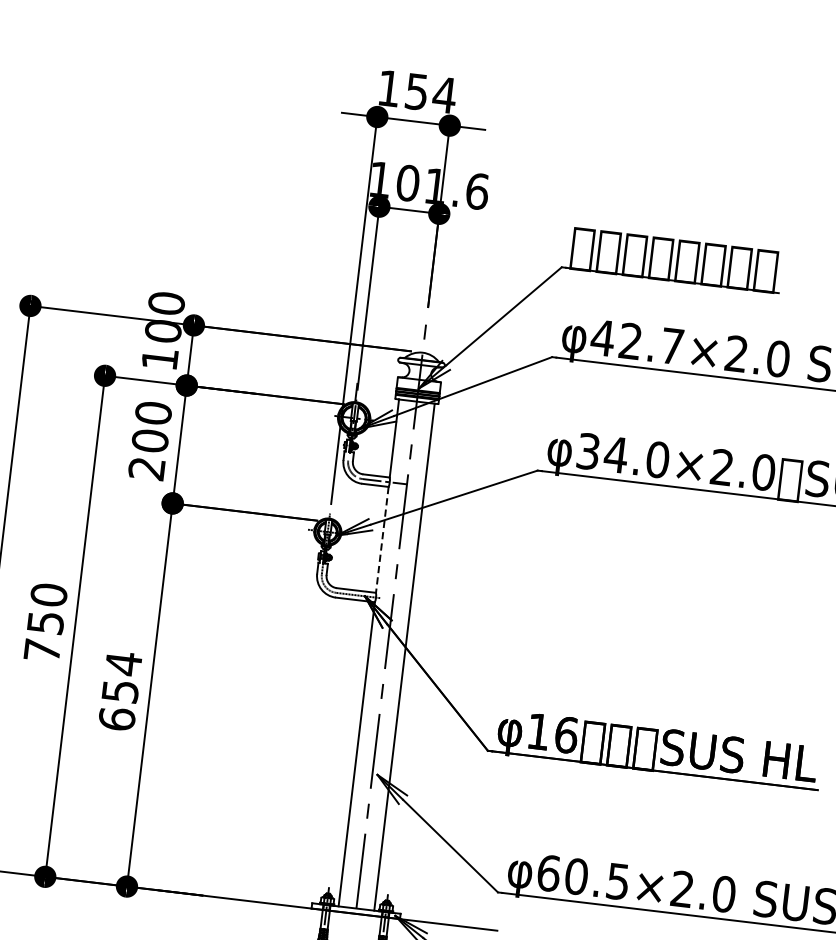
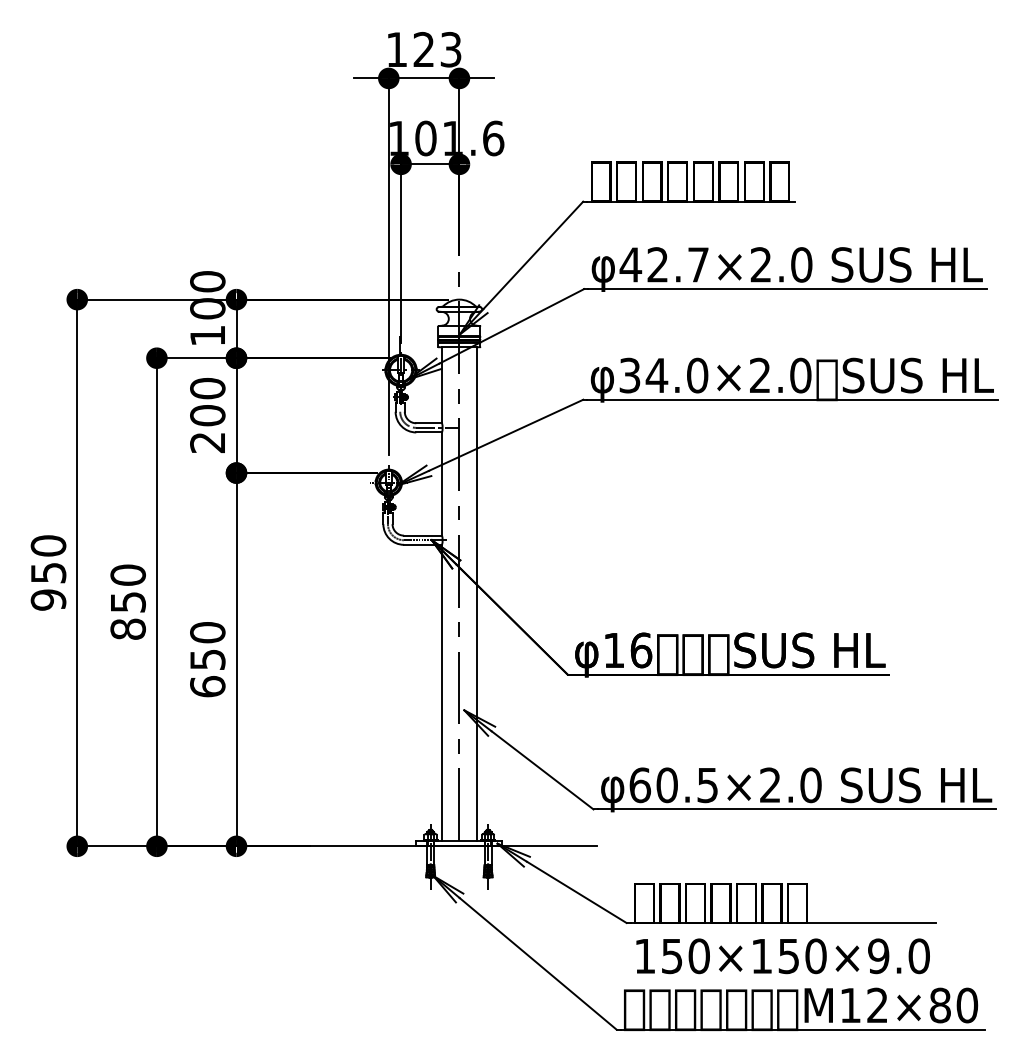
text: (430, 93) -> (437, 49), 154 -> 123
line: (382, 540) -> (442, 484), dashed -> solid
text: (41, 649) -> (127, 628), 750 -> 850
text: (123, 663) -> (207, 632), 654 -> 650

